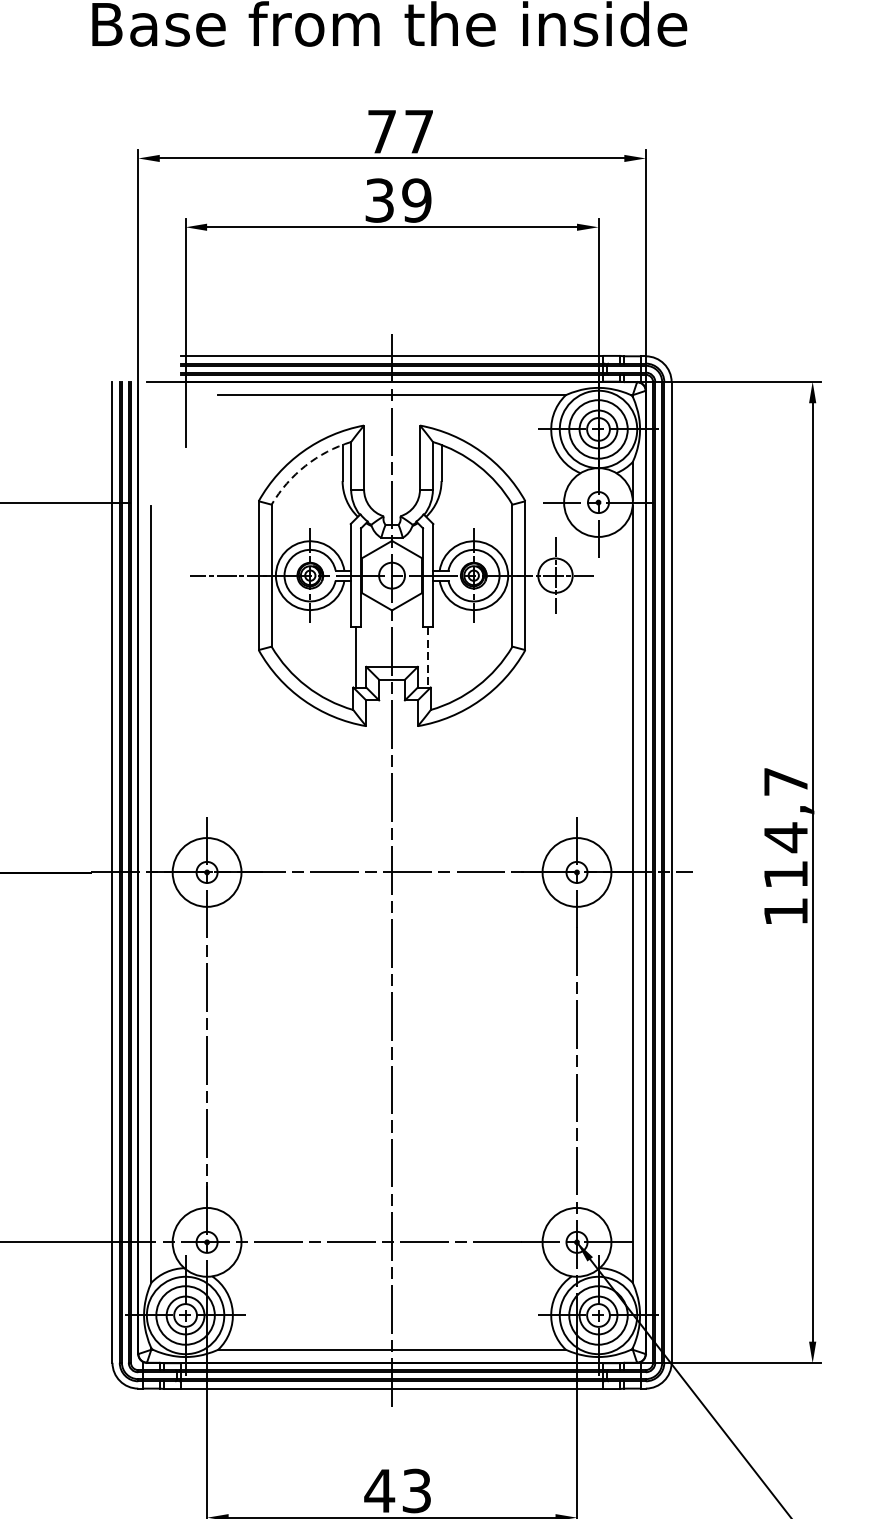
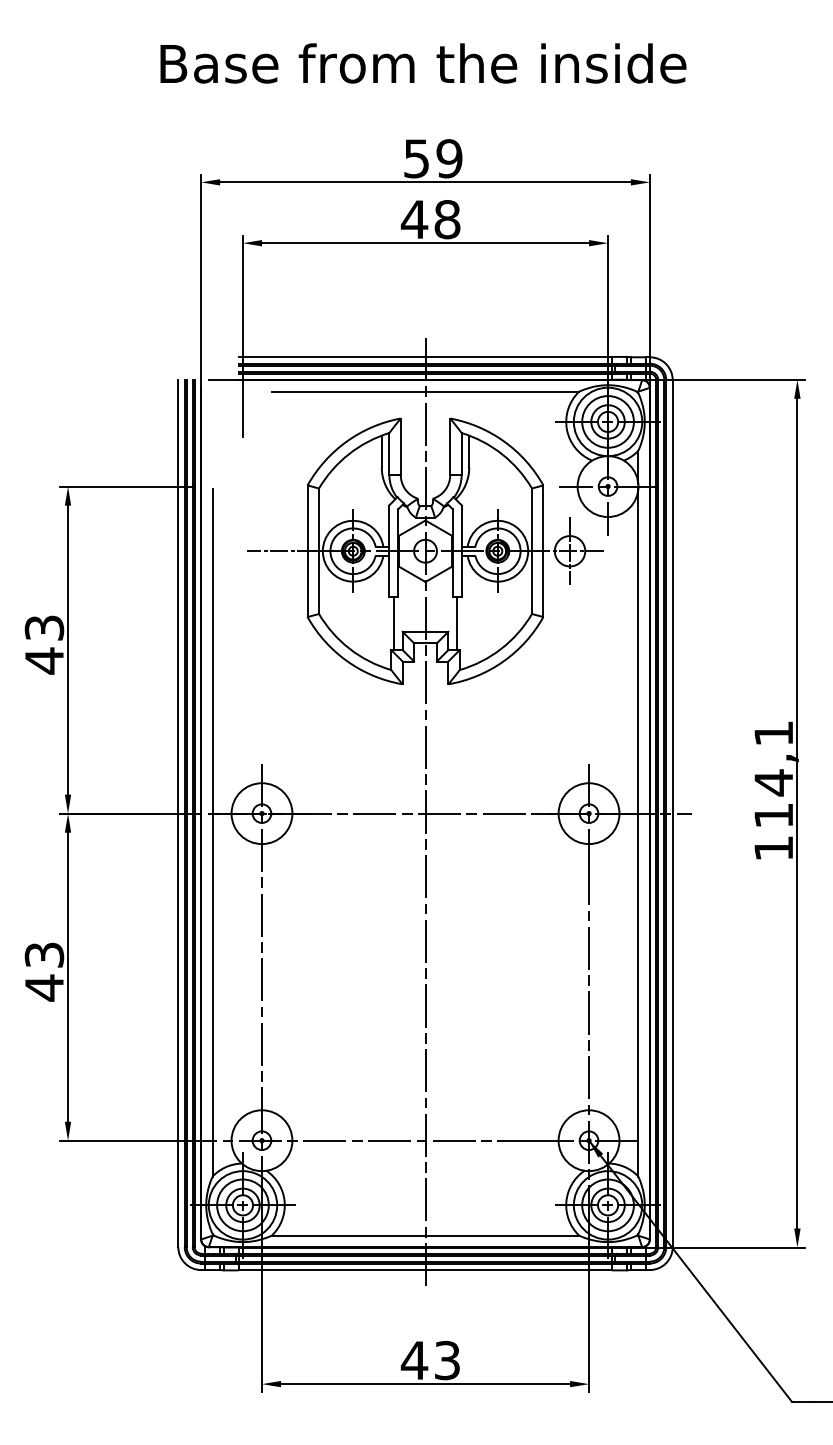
text: (401, 131) -> (433, 158), 77 -> 59
text: (397, 200) -> (430, 219), 39 -> 48
arc: (306, 466) -> (349, 454), dashed -> solid
line: (428, 657) -> (457, 623), dashed -> solid
text: (785, 781) -> (773, 733), 114,7 -> 114,1

